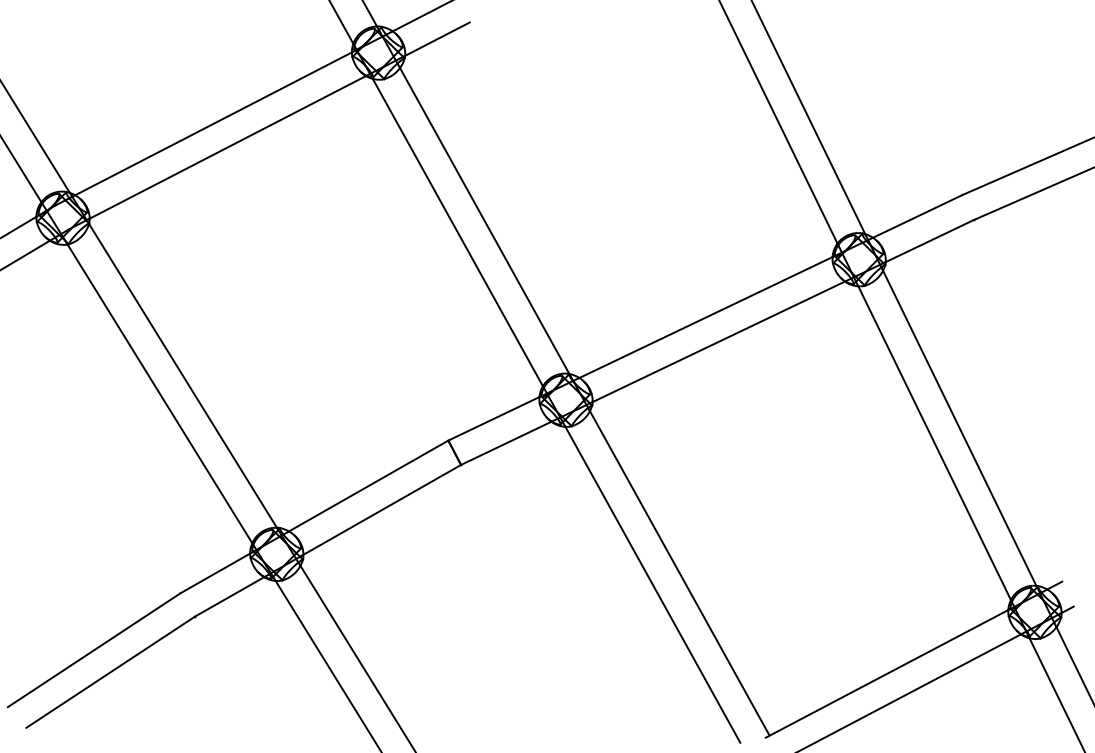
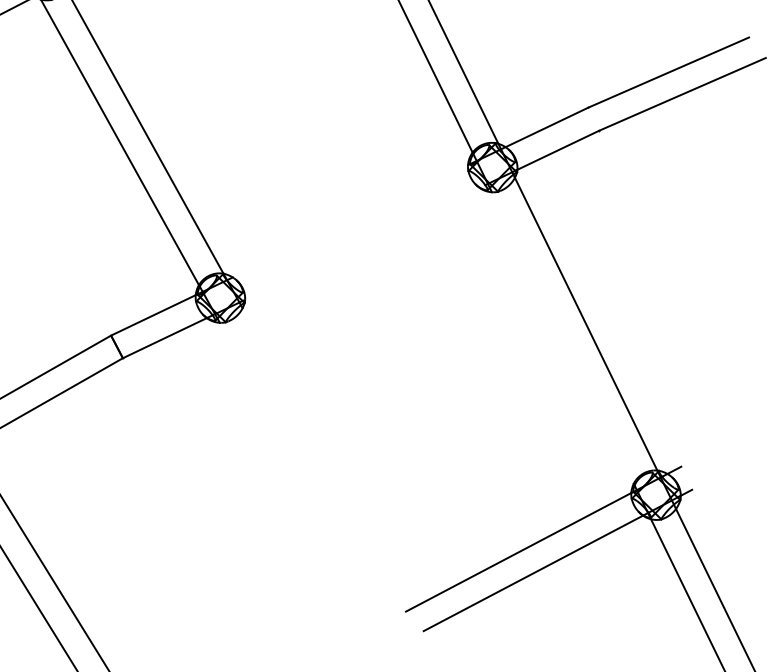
line: (705, 317) -> (349, 221), removed
line: (721, 340) -> (364, 242), removed
line: (934, 443) -> (562, 338), removed
line: (679, 573) -> (325, 459), removed
line: (652, 584) -> (300, 469), removed

